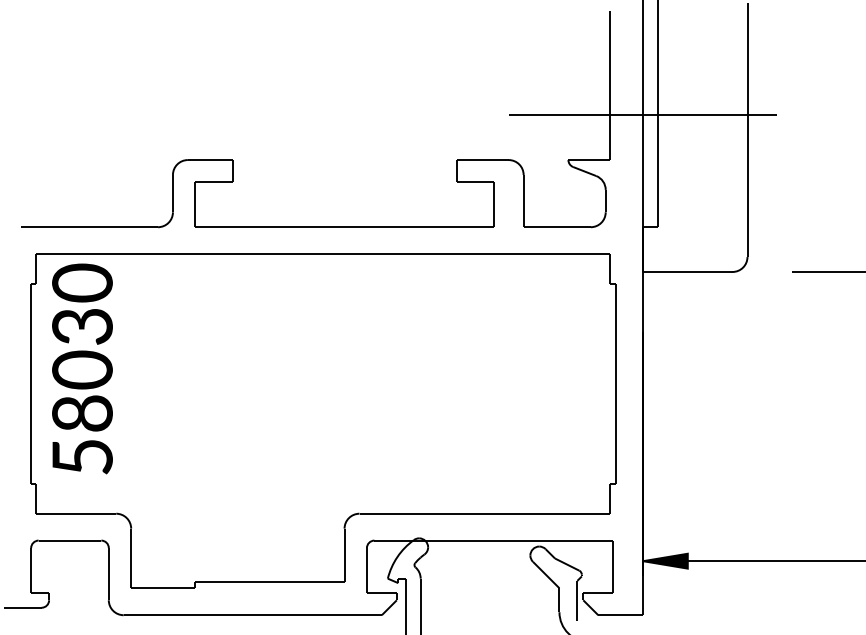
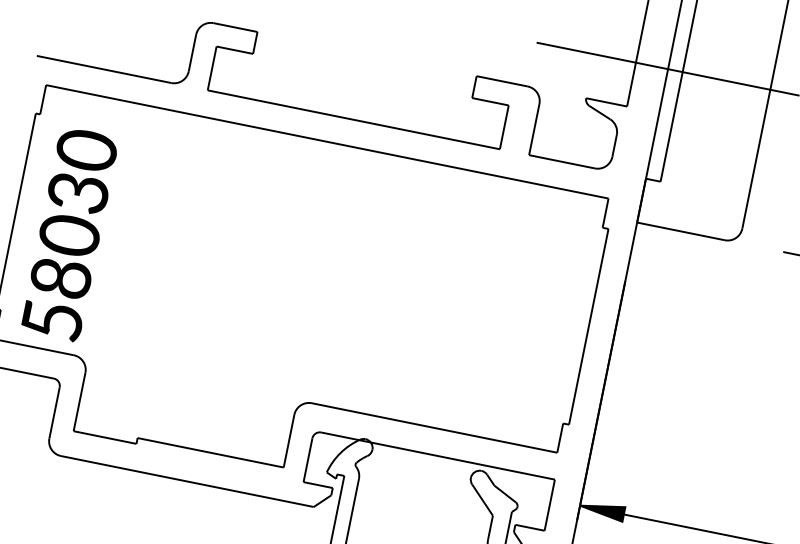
text: (82, 368) -> (69, 234), moved

